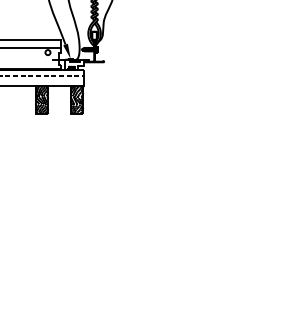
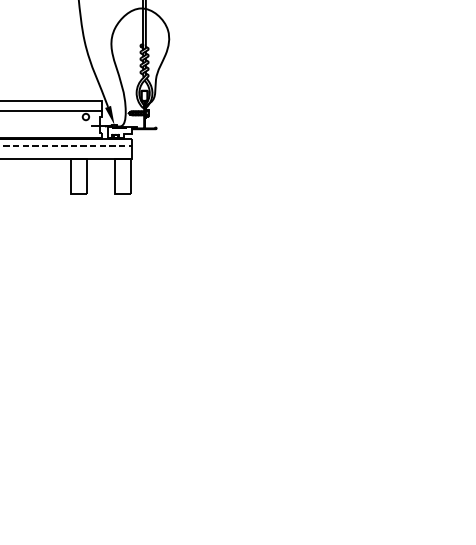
hatch: (42, 99) -> (78, 176), removed
hatch: (77, 99) -> (122, 176), removed

